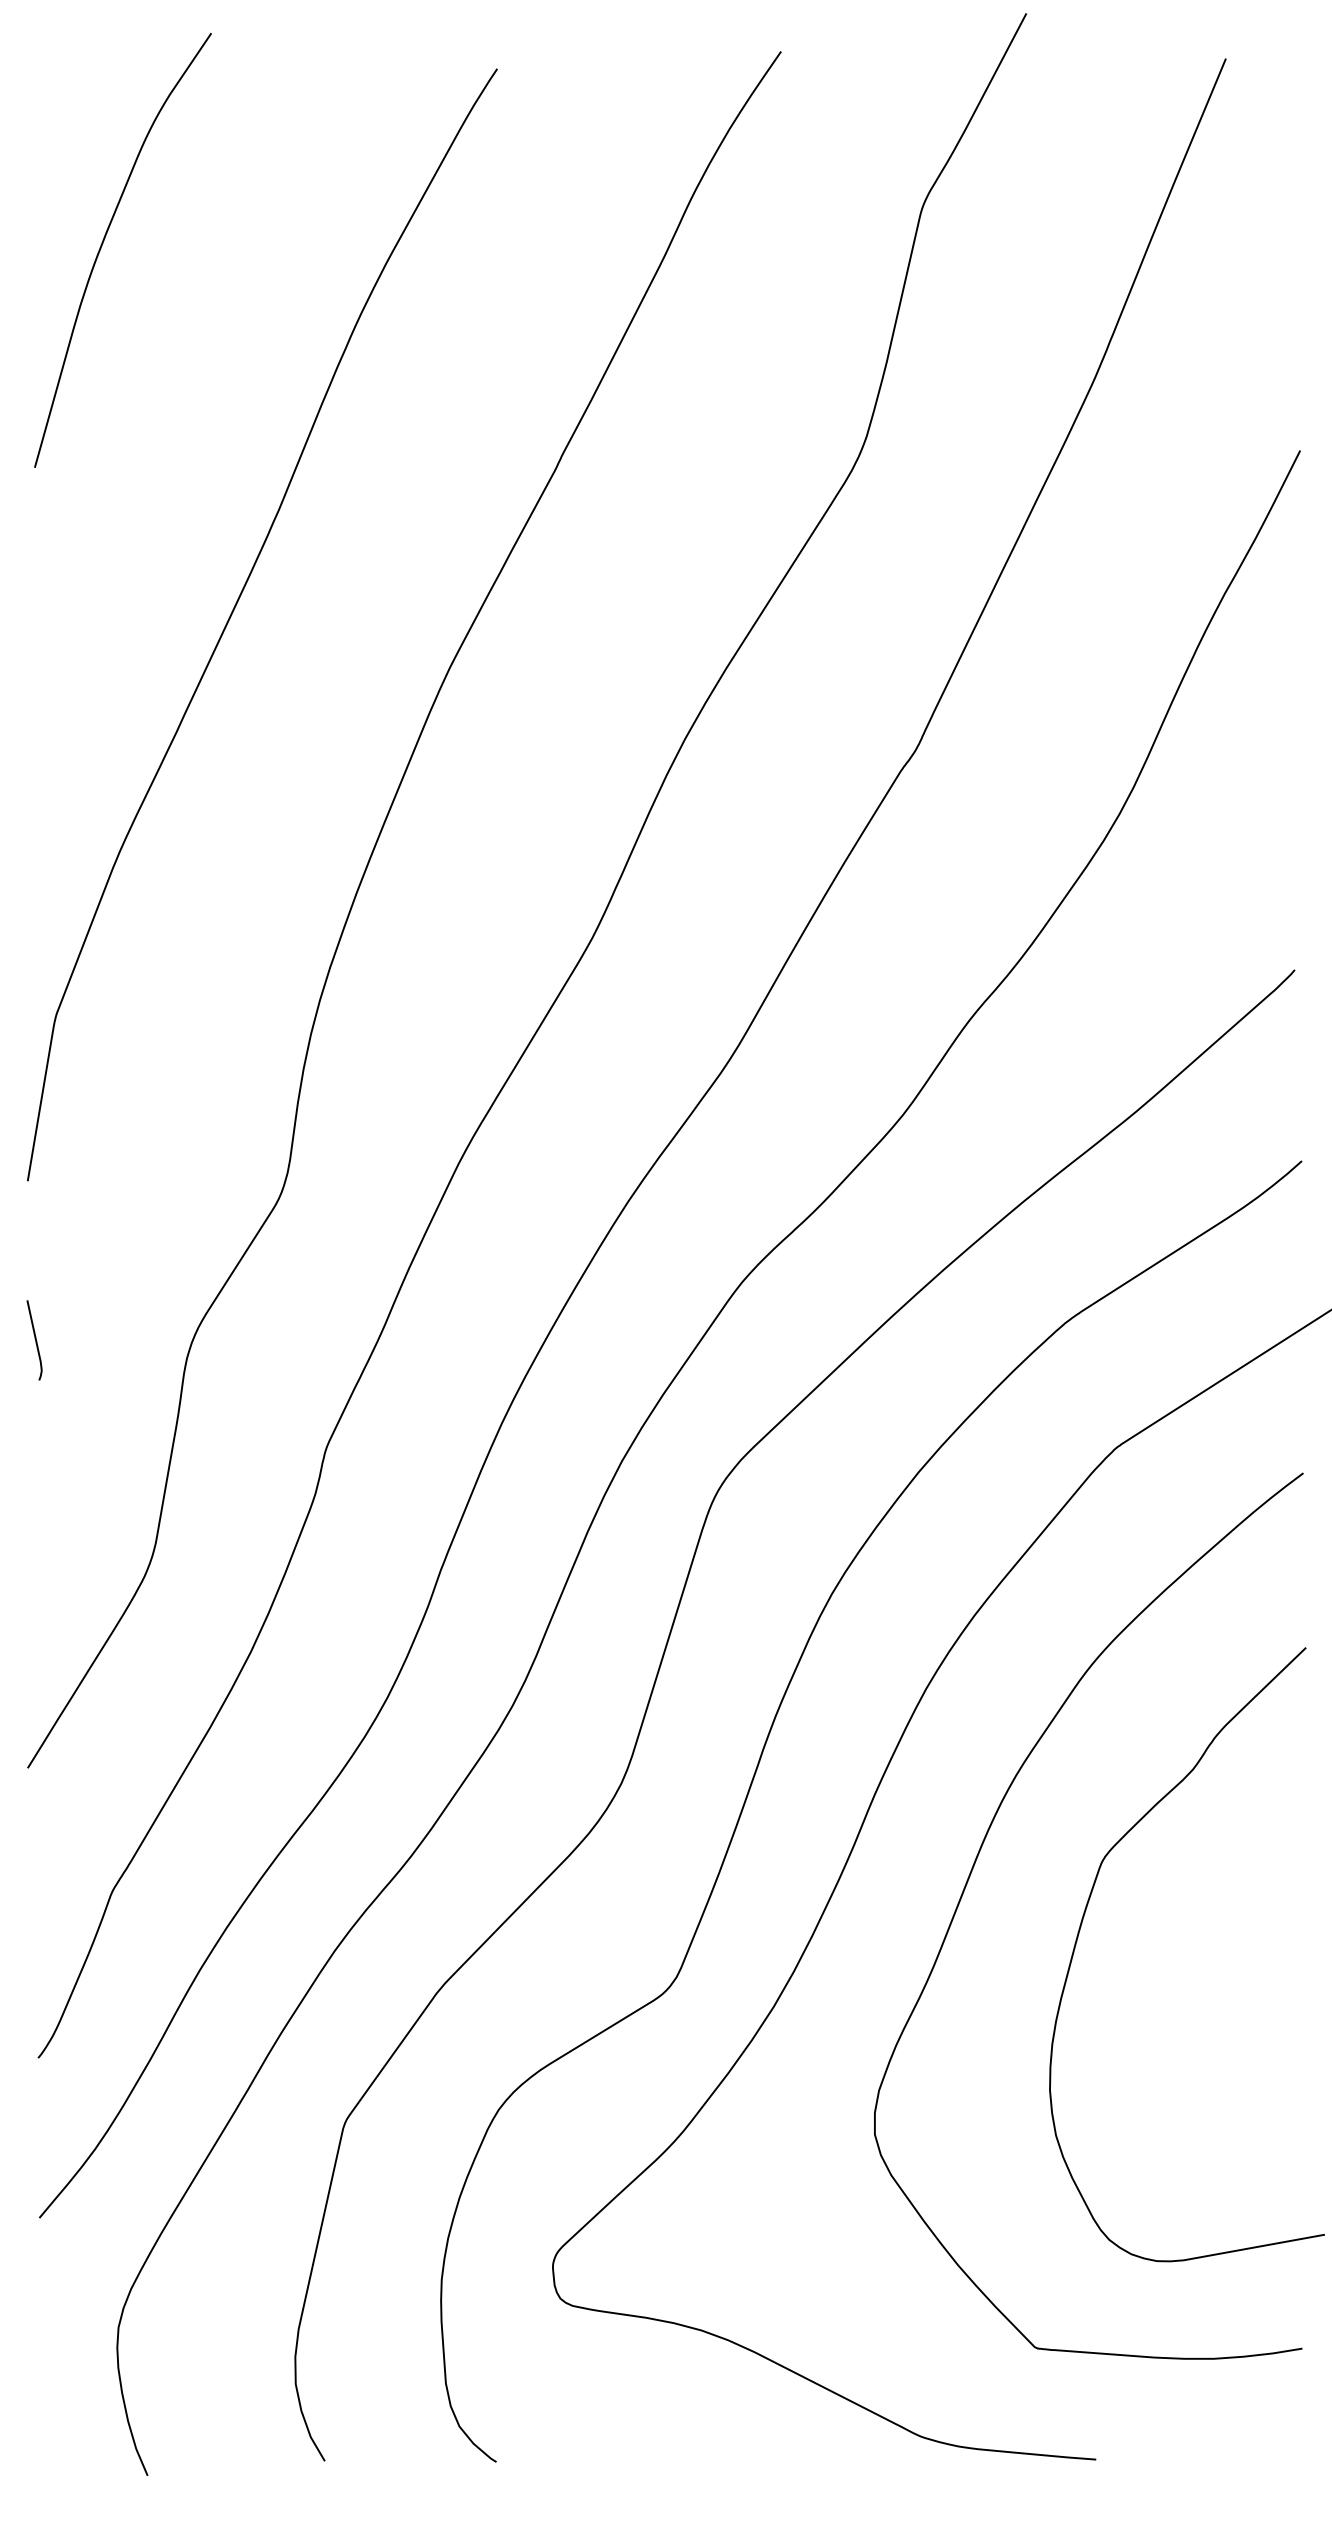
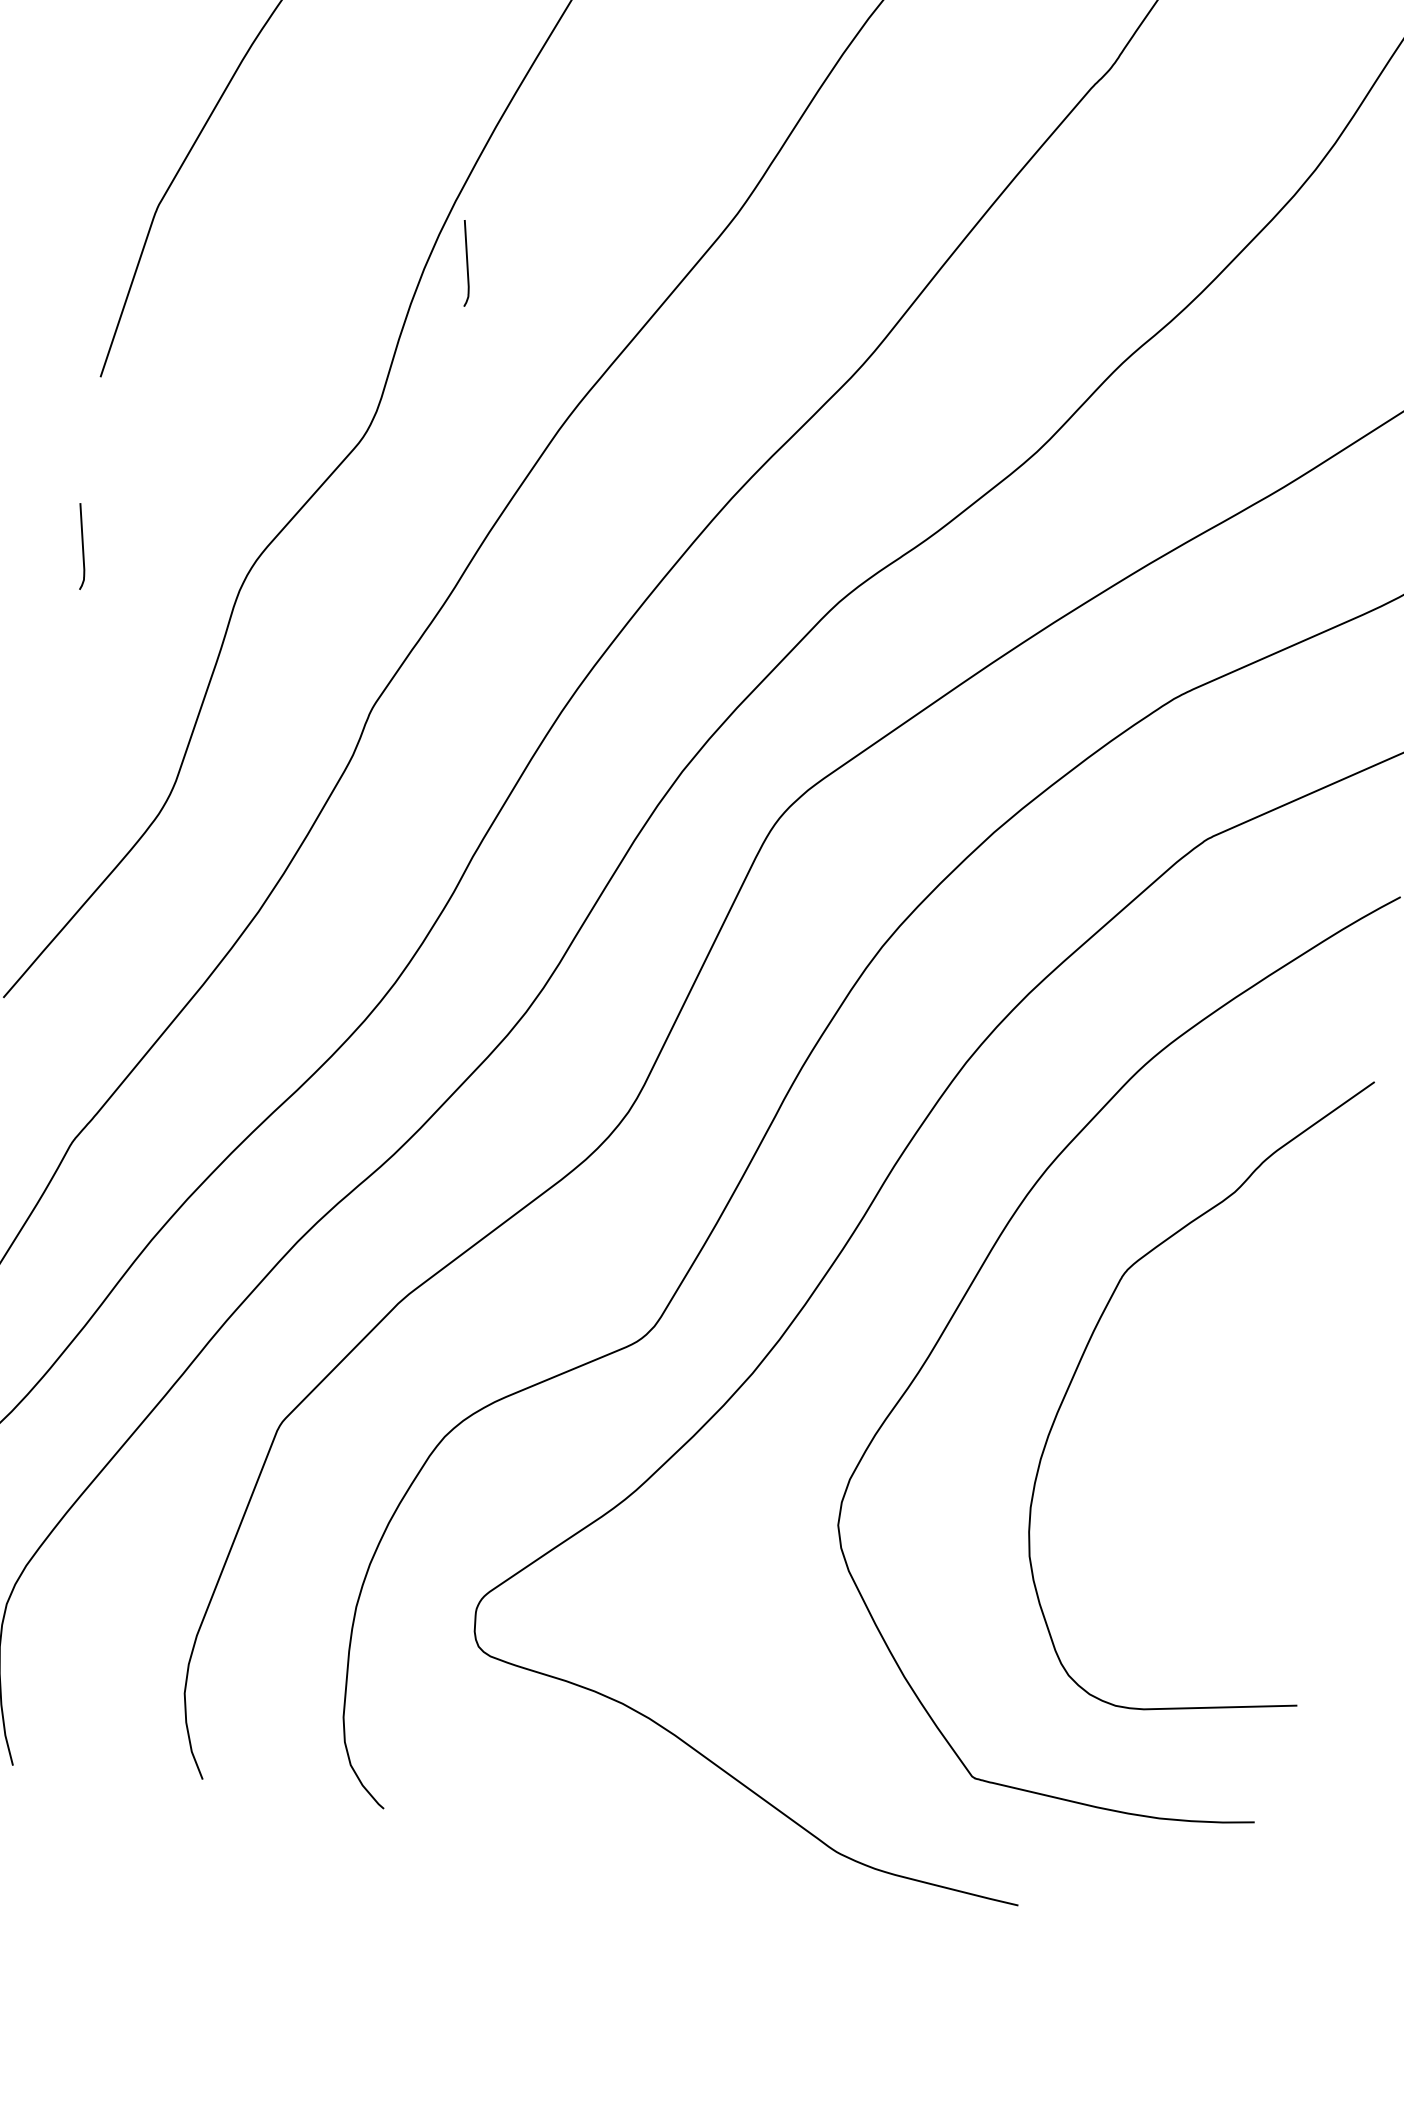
curve: (349, 1023) -> (466, 263), added

